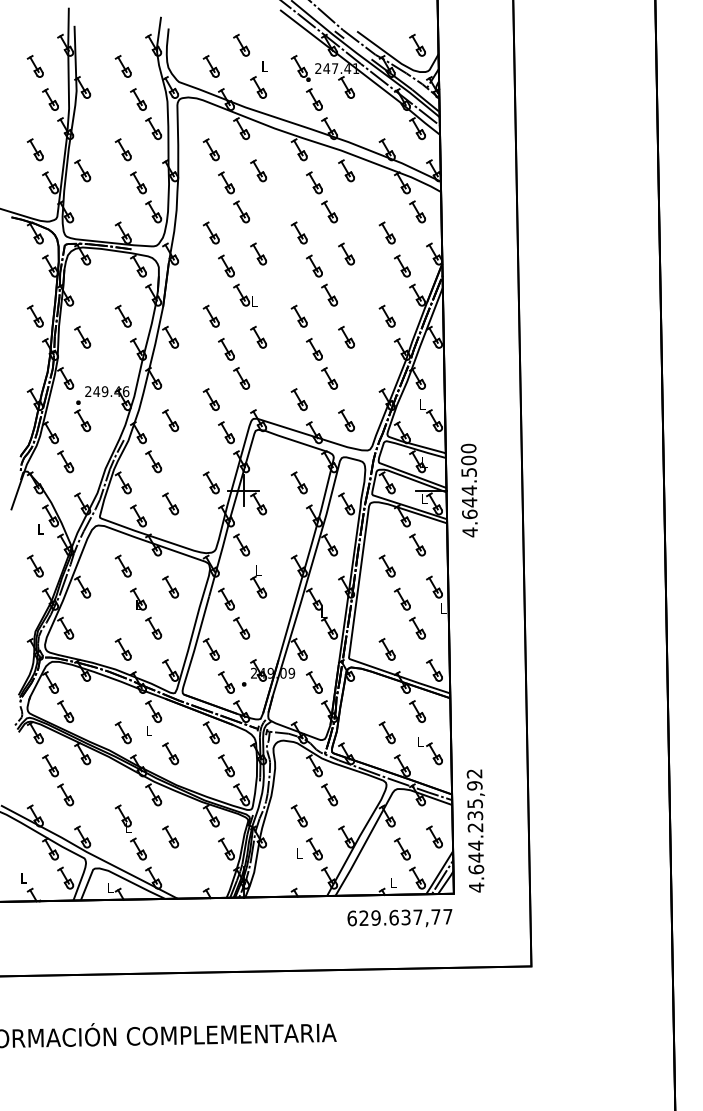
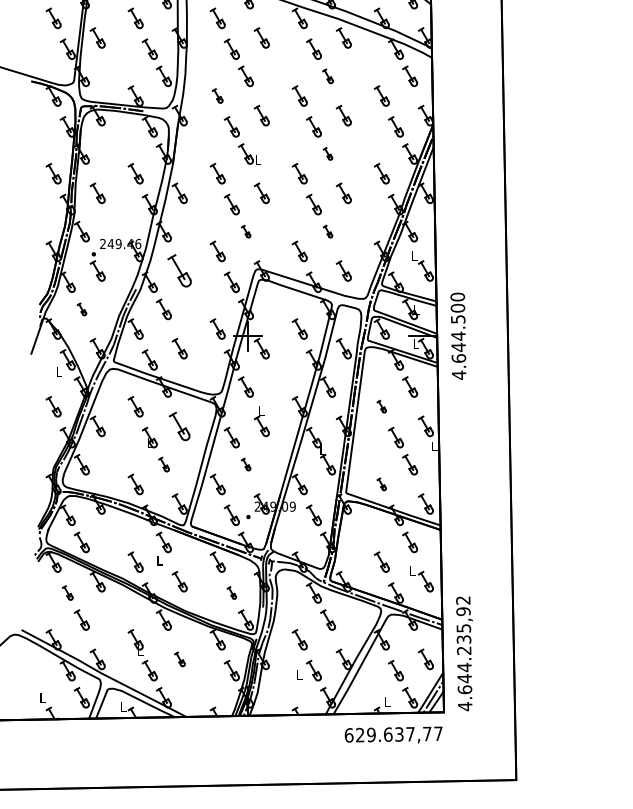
part: (329, 211) -> (327, 75), size x0.7
part: (210, 232) -> (216, 95), size x0.7
part: (329, 294) -> (327, 153), size x0.6
part: (241, 378) -> (245, 231), size x0.6
part: (329, 378) -> (327, 231), size x0.6
part: (170, 420) -> (179, 270), size x1.6
part: (65, 461) -> (81, 309), size x0.6
part: (386, 565) -> (381, 406), size x0.6
part: (170, 586) -> (179, 425), size x1.4
part: (153, 627) -> (163, 463), size x0.7
part: (241, 627) -> (245, 463), size x0.6
part: (386, 649) -> (381, 484), size x0.6
part: (50, 765) -> (67, 592), size x0.7
part: (226, 765) -> (231, 592), size x0.6
part: (170, 836) -> (179, 658), size x0.7

